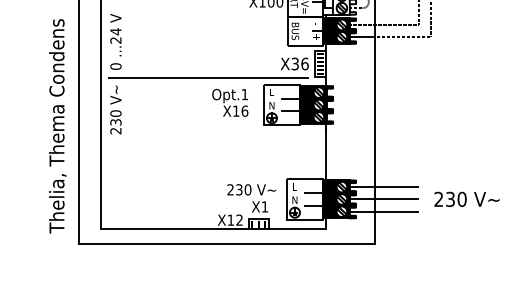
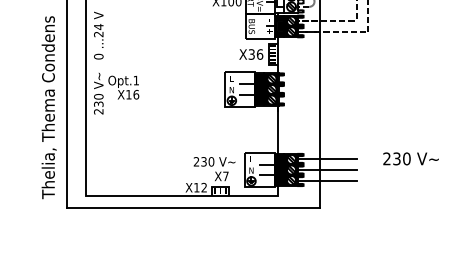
line: (207, 78) -> (176, 66), removed
text: (230, 102) -> (124, 87), moved
text: (466, 198) -> (410, 158), moved
text: (264, 206) -> (225, 176), X1 -> X7

